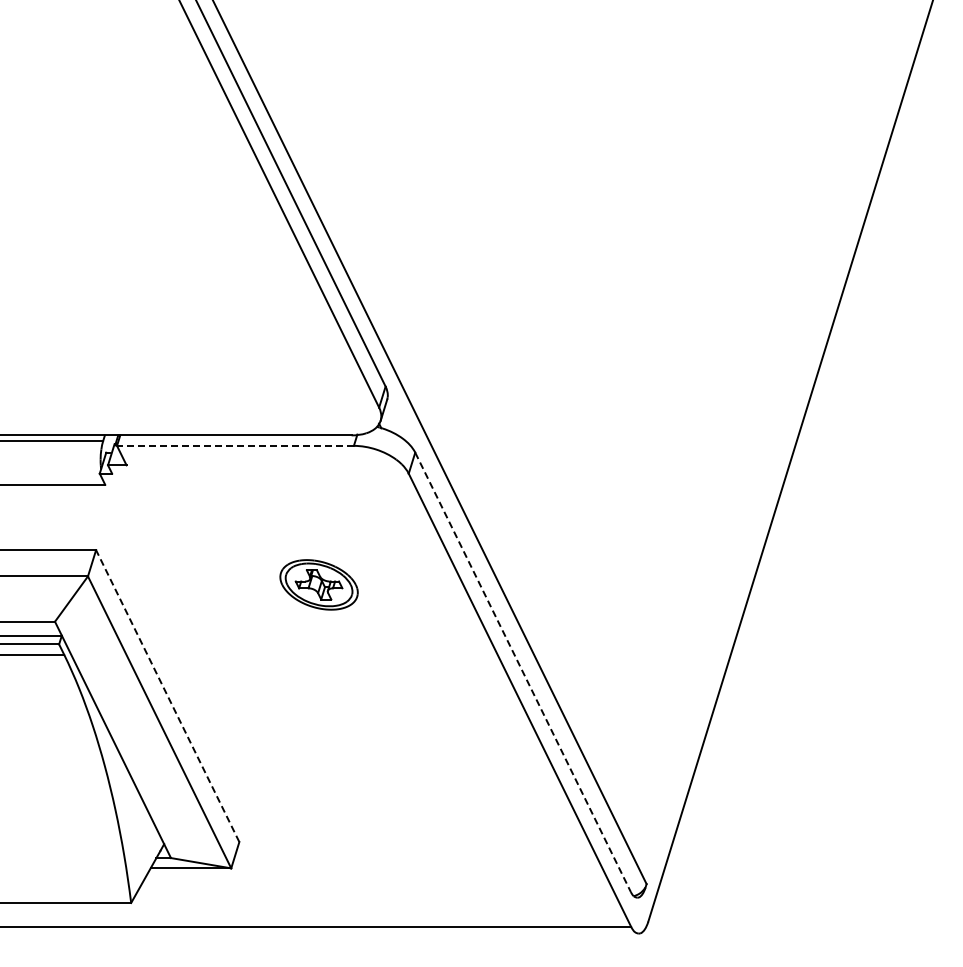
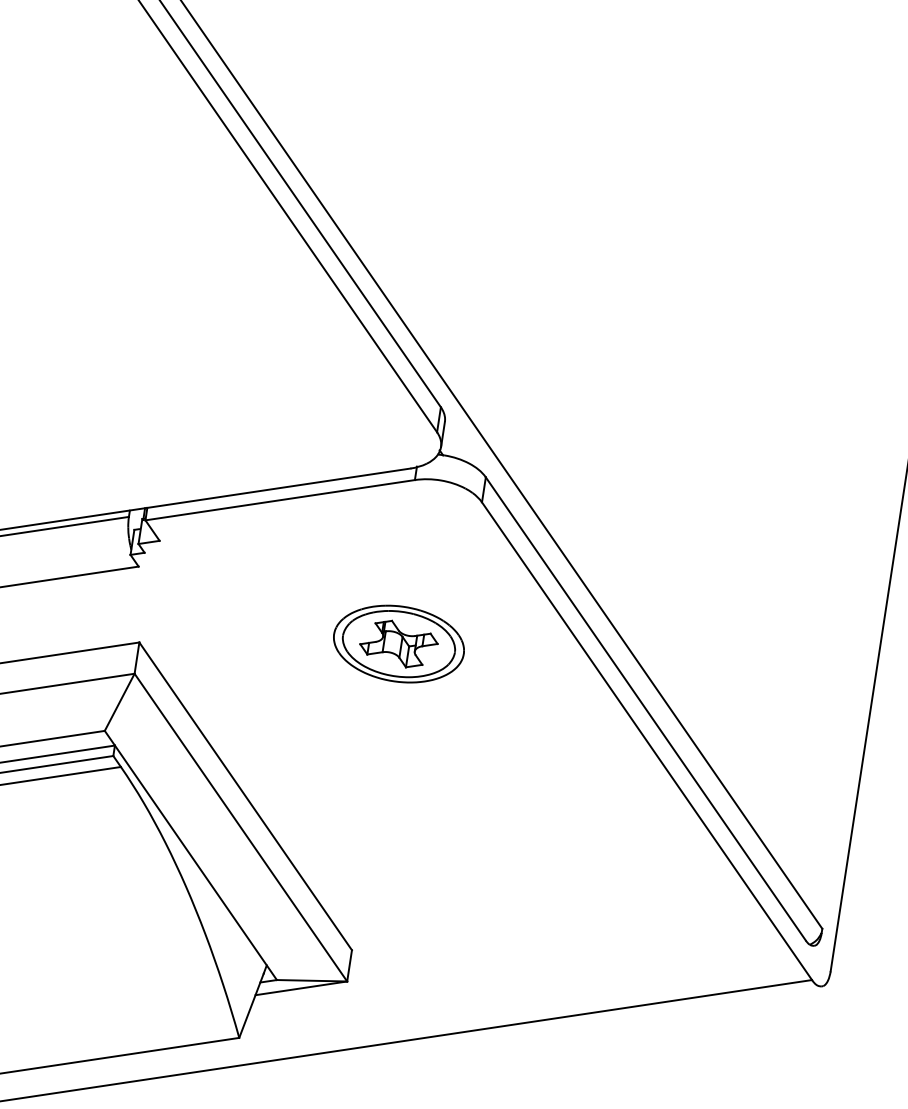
line: (234, 445) -> (279, 499), dashed -> solid
part: (318, 584) -> (398, 643), size x1.43
line: (523, 672) -> (646, 709), dashed -> solid
line: (167, 696) -> (245, 796), dashed -> solid

